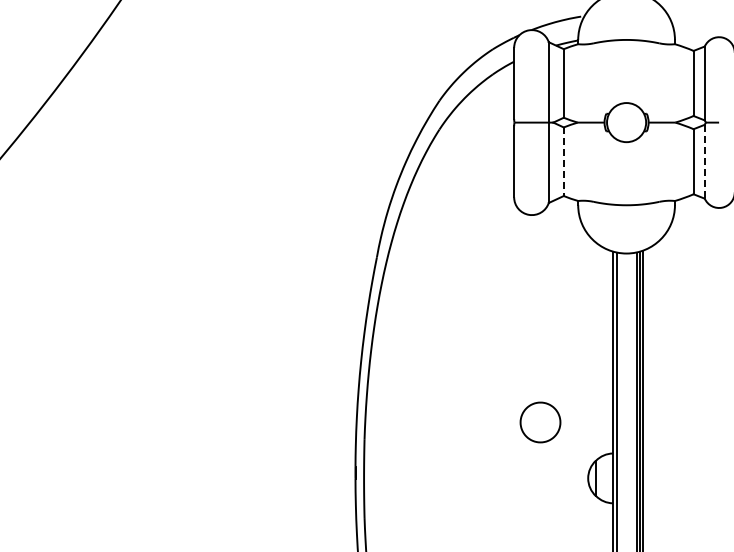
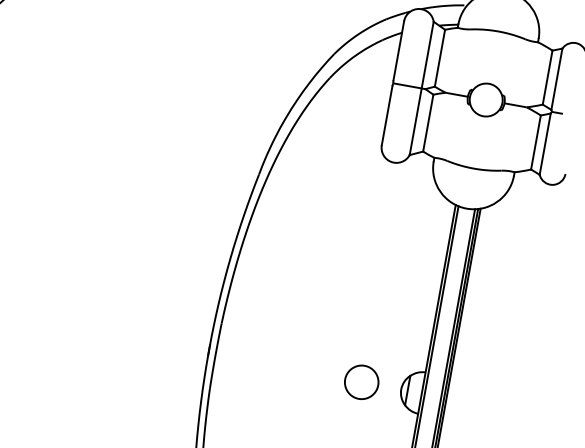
line: (704, 161) -> (545, 143), dashed -> solid
line: (563, 162) -> (427, 123), dashed -> solid
part: (540, 422) -> (361, 382), moved

